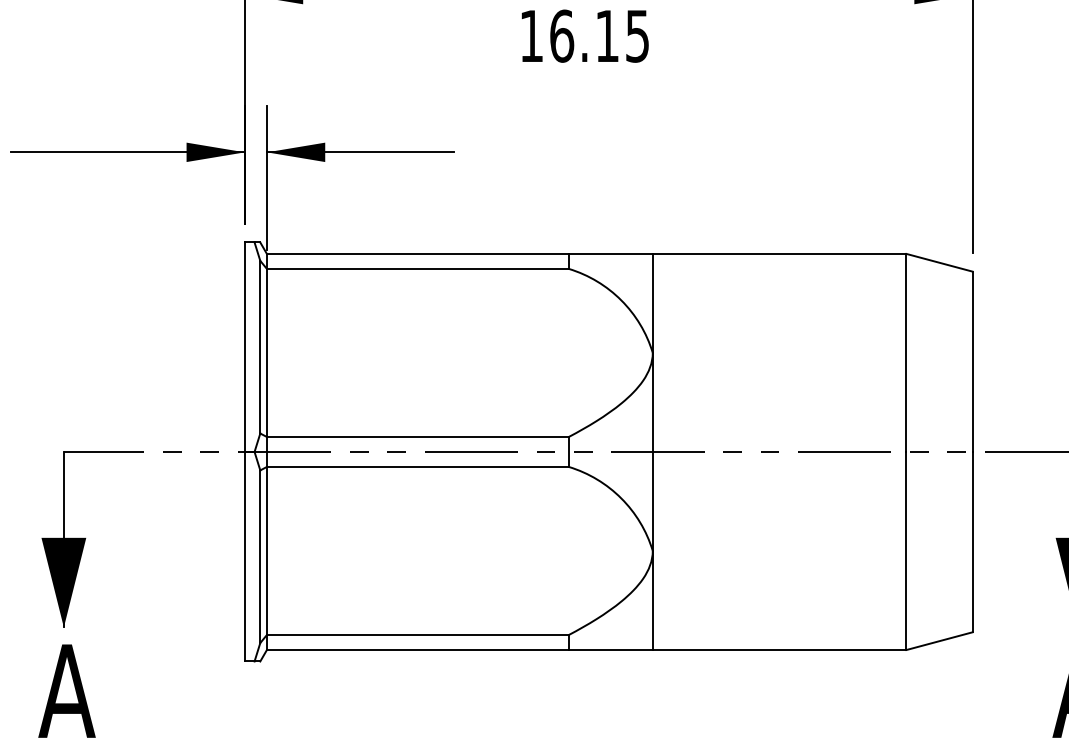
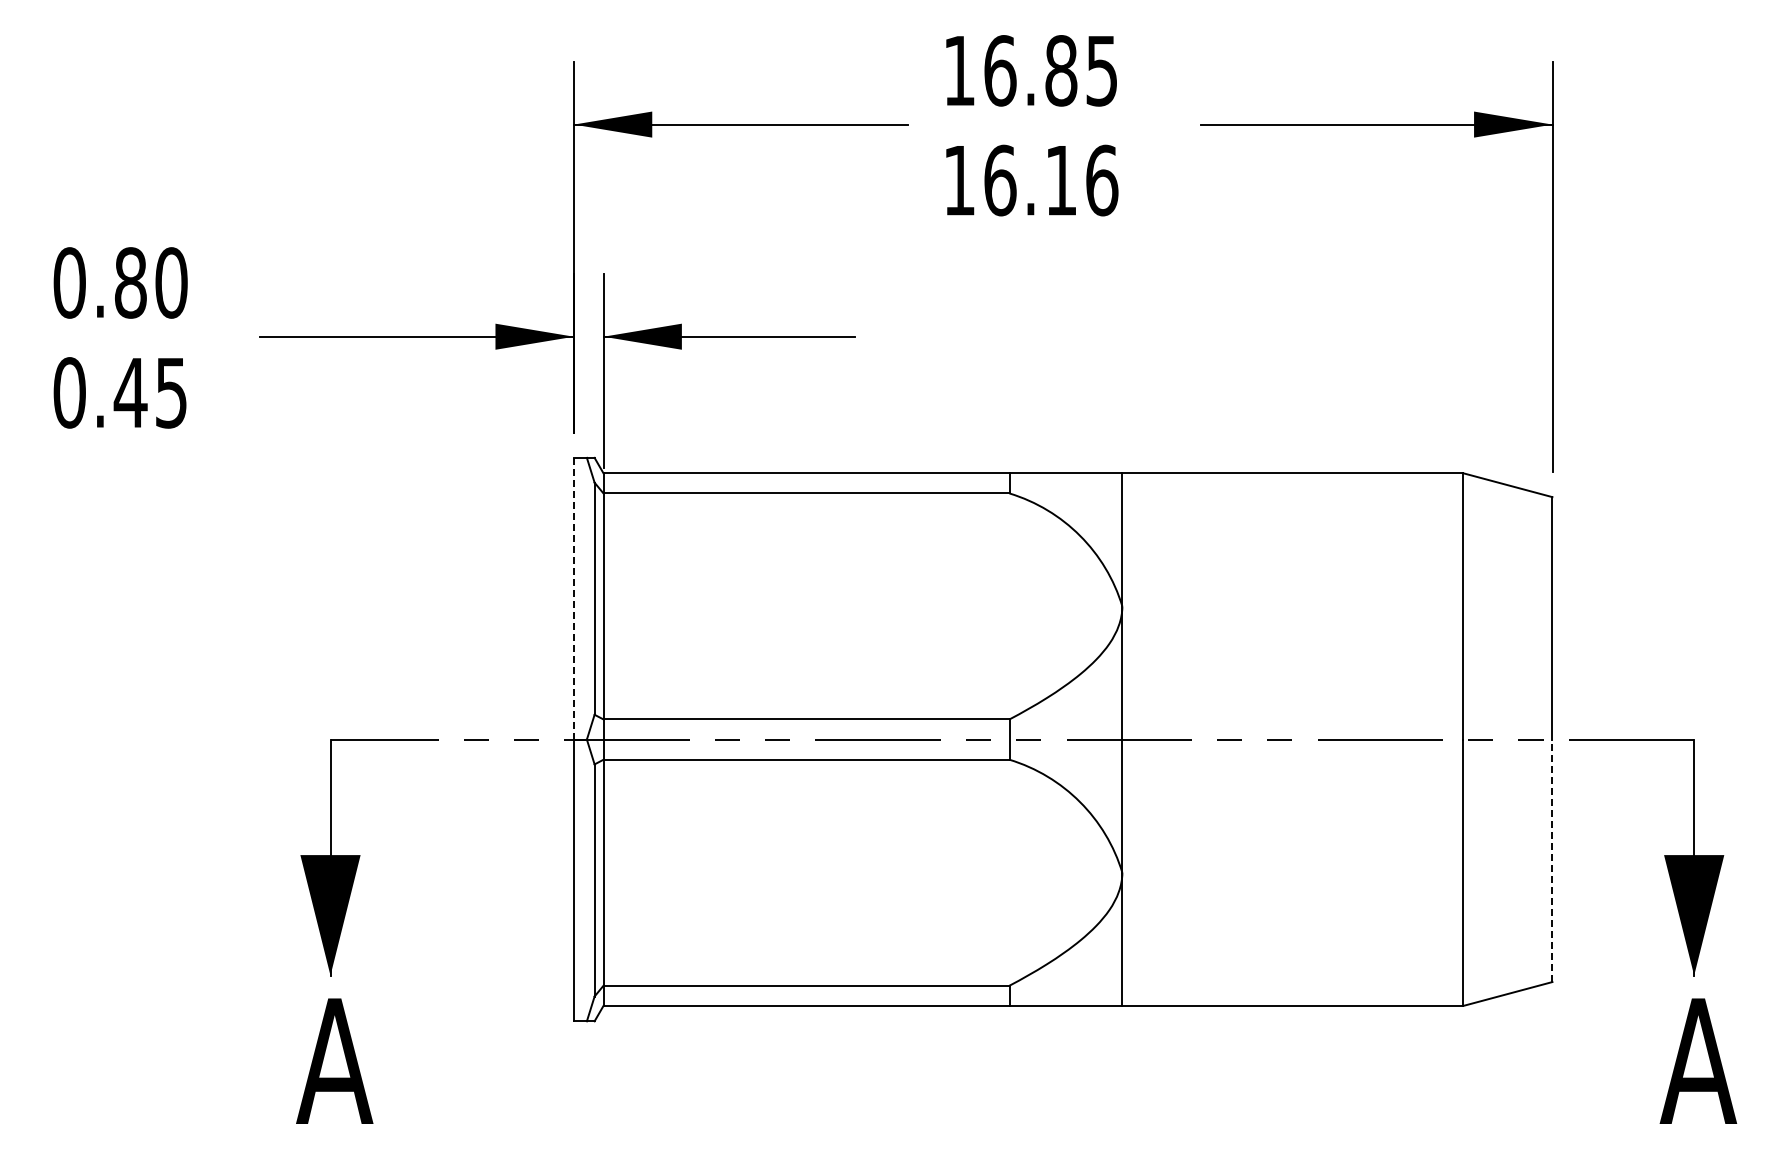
text: (638, 36) -> (1102, 180), 16.15 -> 16.16
line: (244, 347) -> (573, 598), solid -> dashed
line: (972, 541) -> (1552, 860), solid -> dashed

